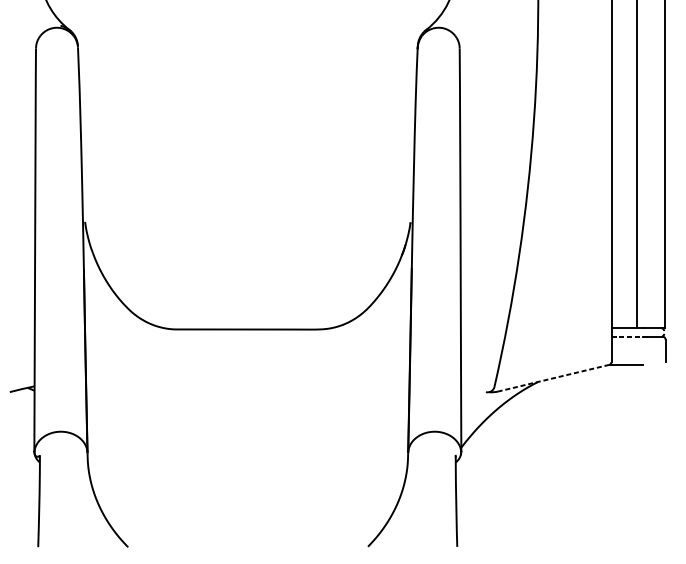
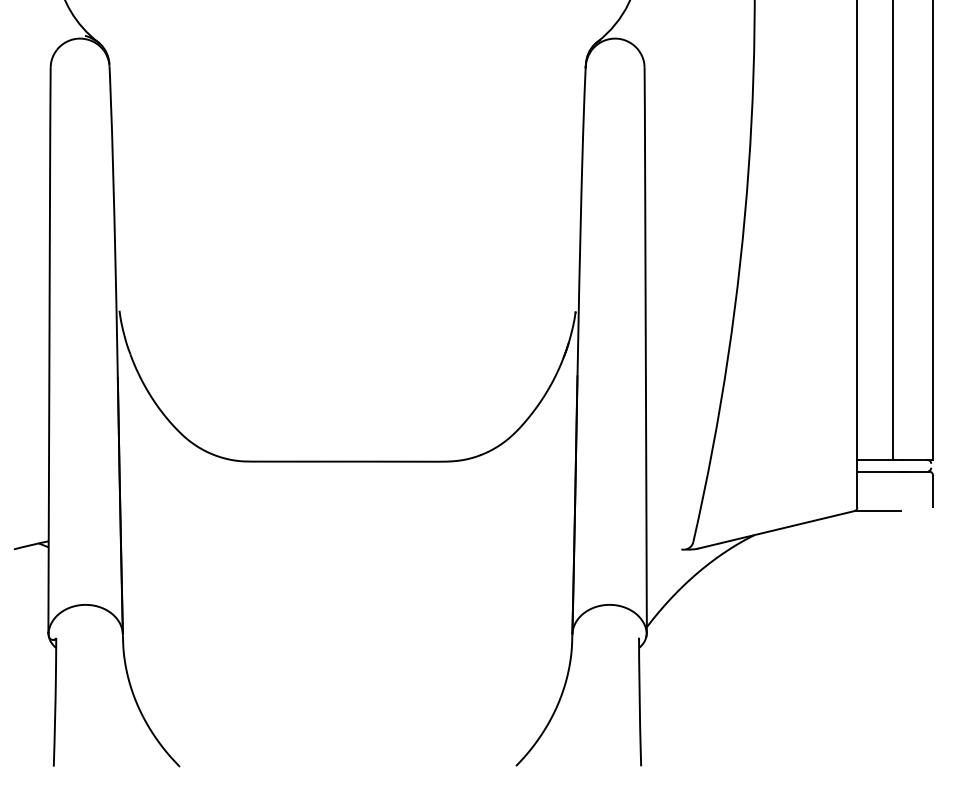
line: (627, 336) -> (879, 471), dashed -> solid
line: (553, 377) -> (775, 529), dashed -> solid

